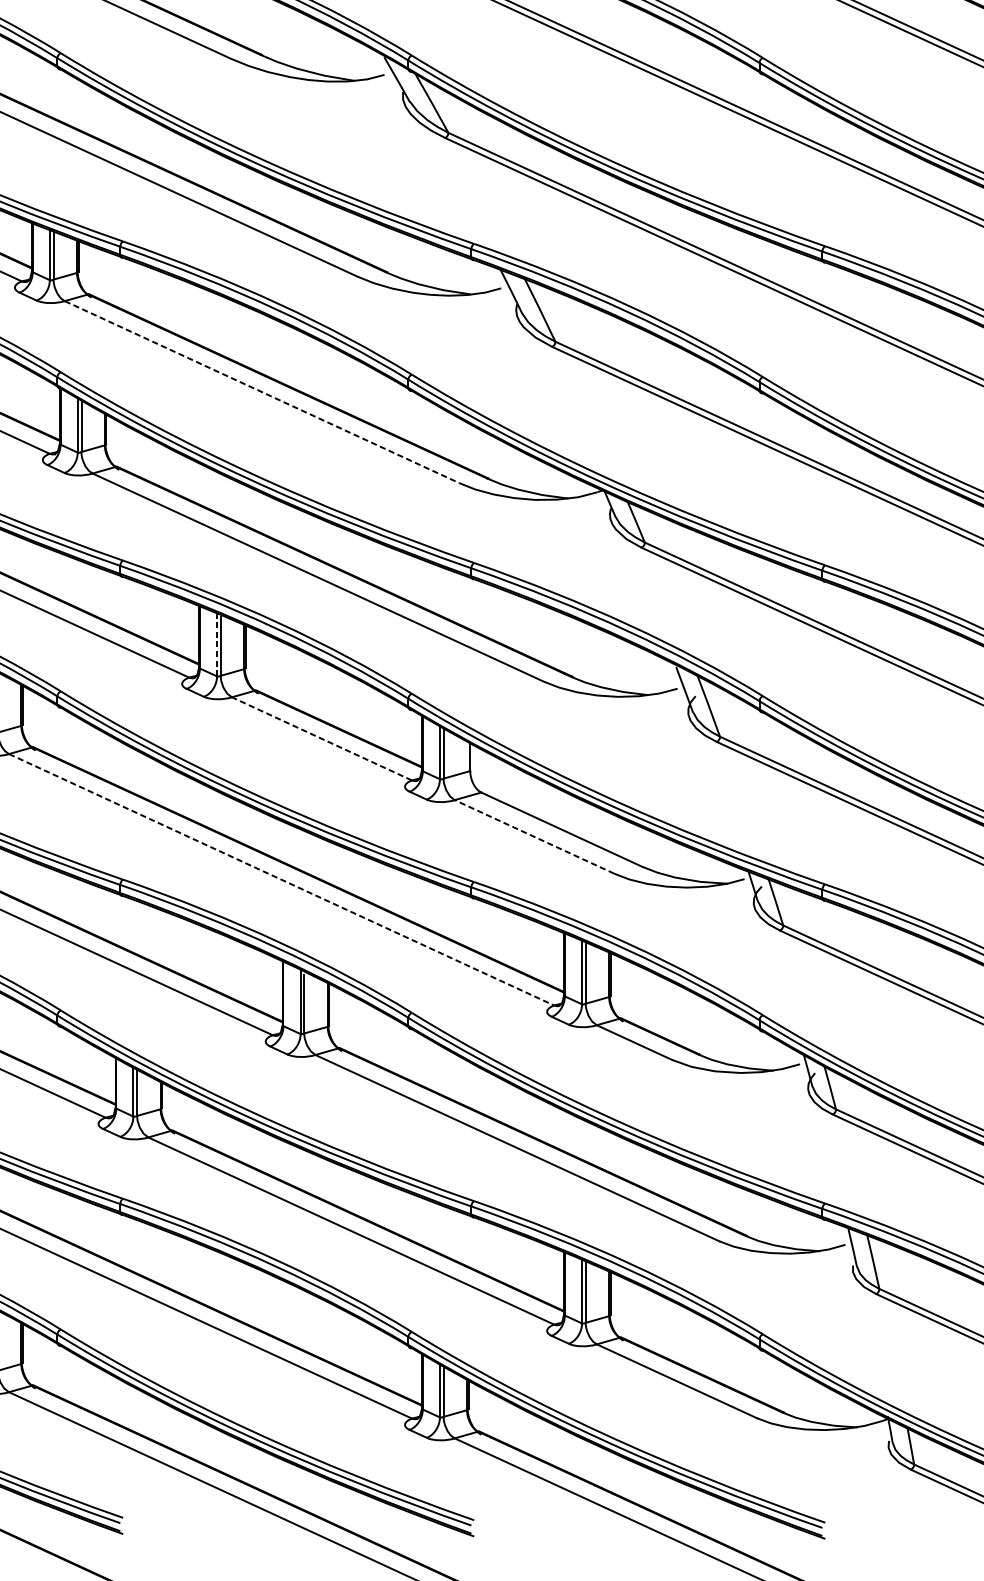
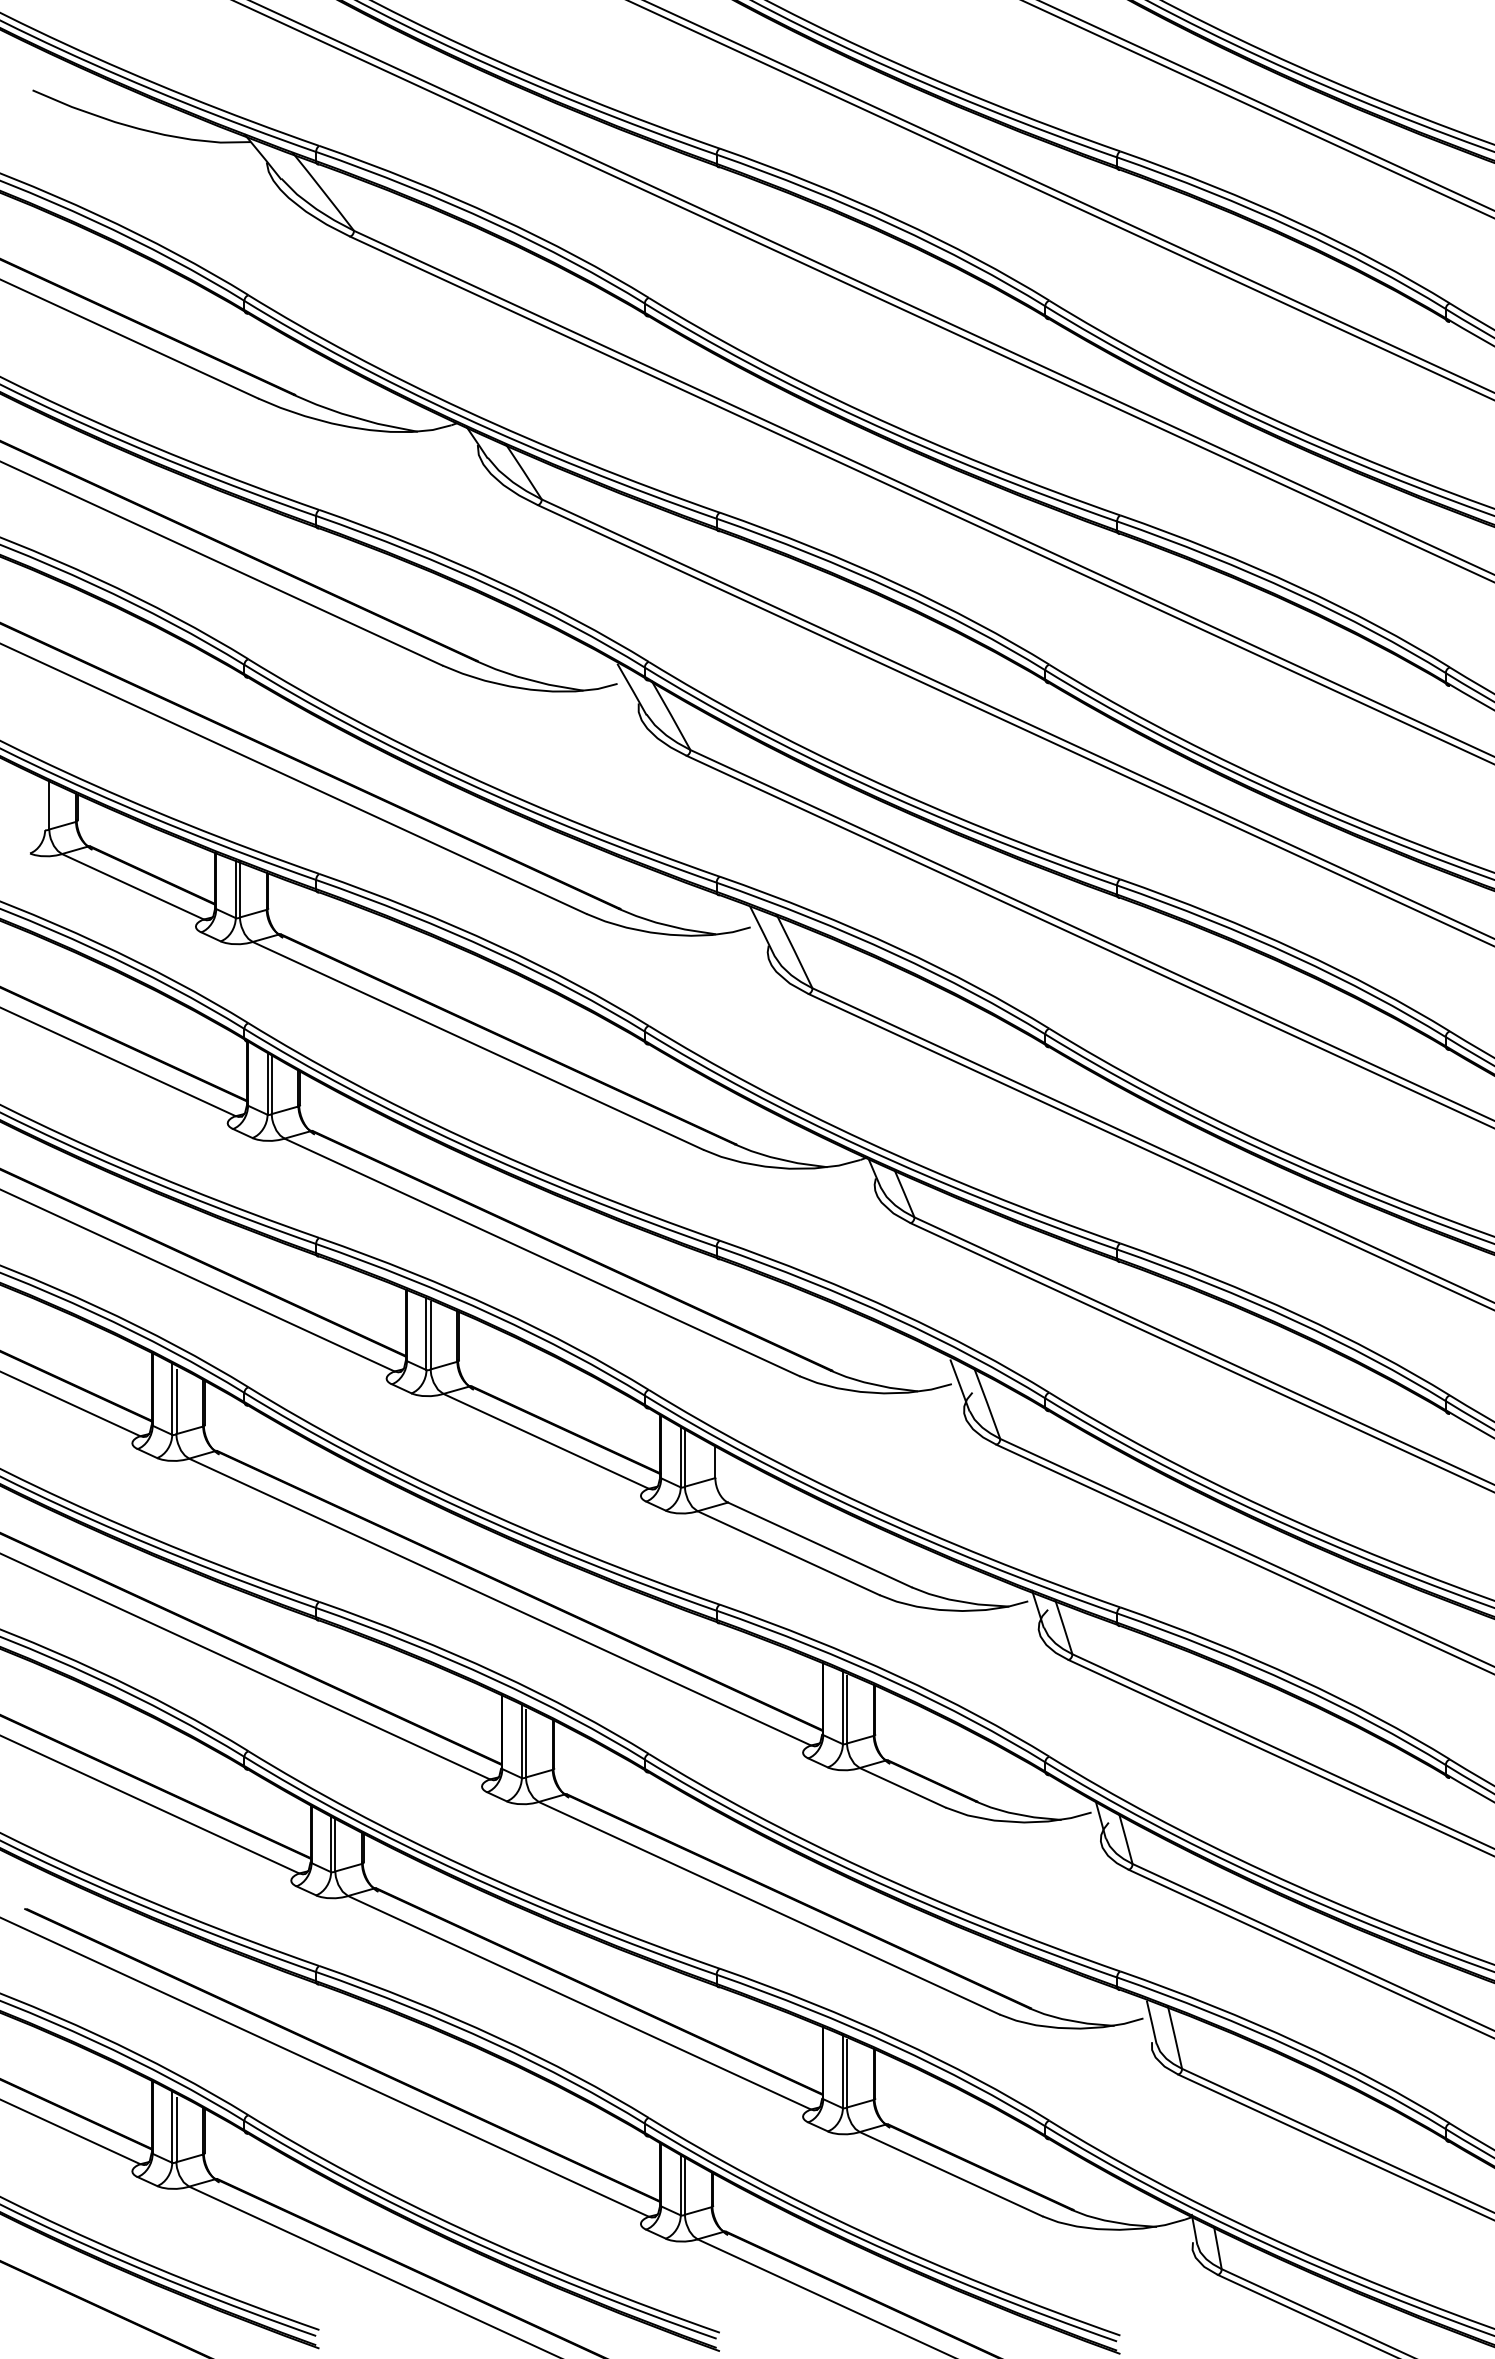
line: (262, 392) -> (478, 1046), dashed -> solid
line: (217, 644) -> (426, 1333), dashed -> solid
line: (321, 739) -> (545, 1441), dashed -> solid
line: (534, 836) -> (788, 1552), dashed -> solid
line: (281, 880) -> (500, 1602), dashed -> solid

